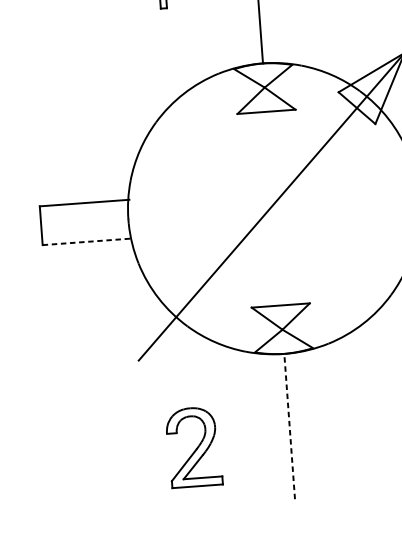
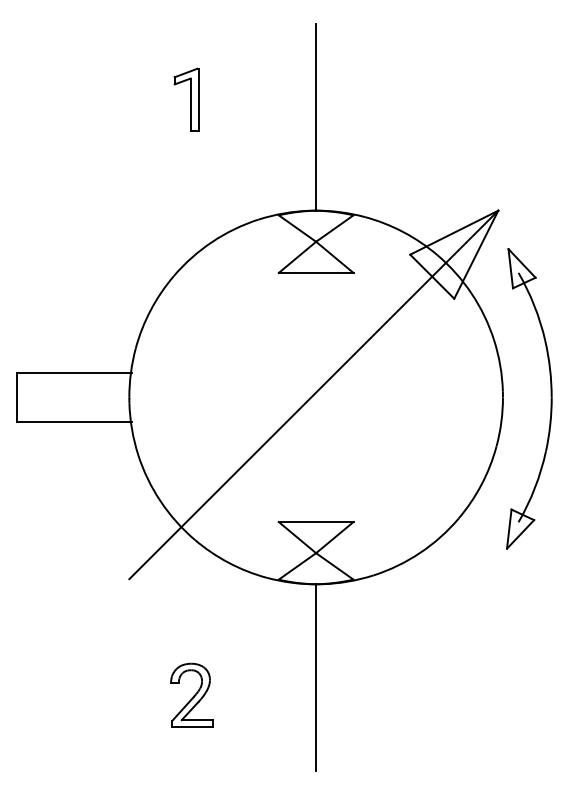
line: (87, 241) -> (74, 422), dashed -> solid
line: (289, 426) -> (316, 677), dashed -> solid
part: (193, 446) -> (191, 694), size x0.62

